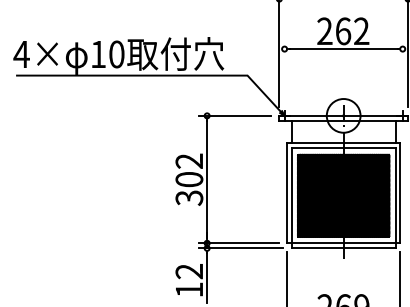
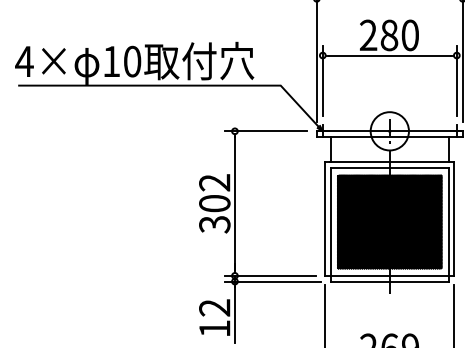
text: (352, 31) -> (399, 35), 262 -> 280
line: (284, 71) -> (322, 80), added
line: (402, 71) -> (456, 80), added

